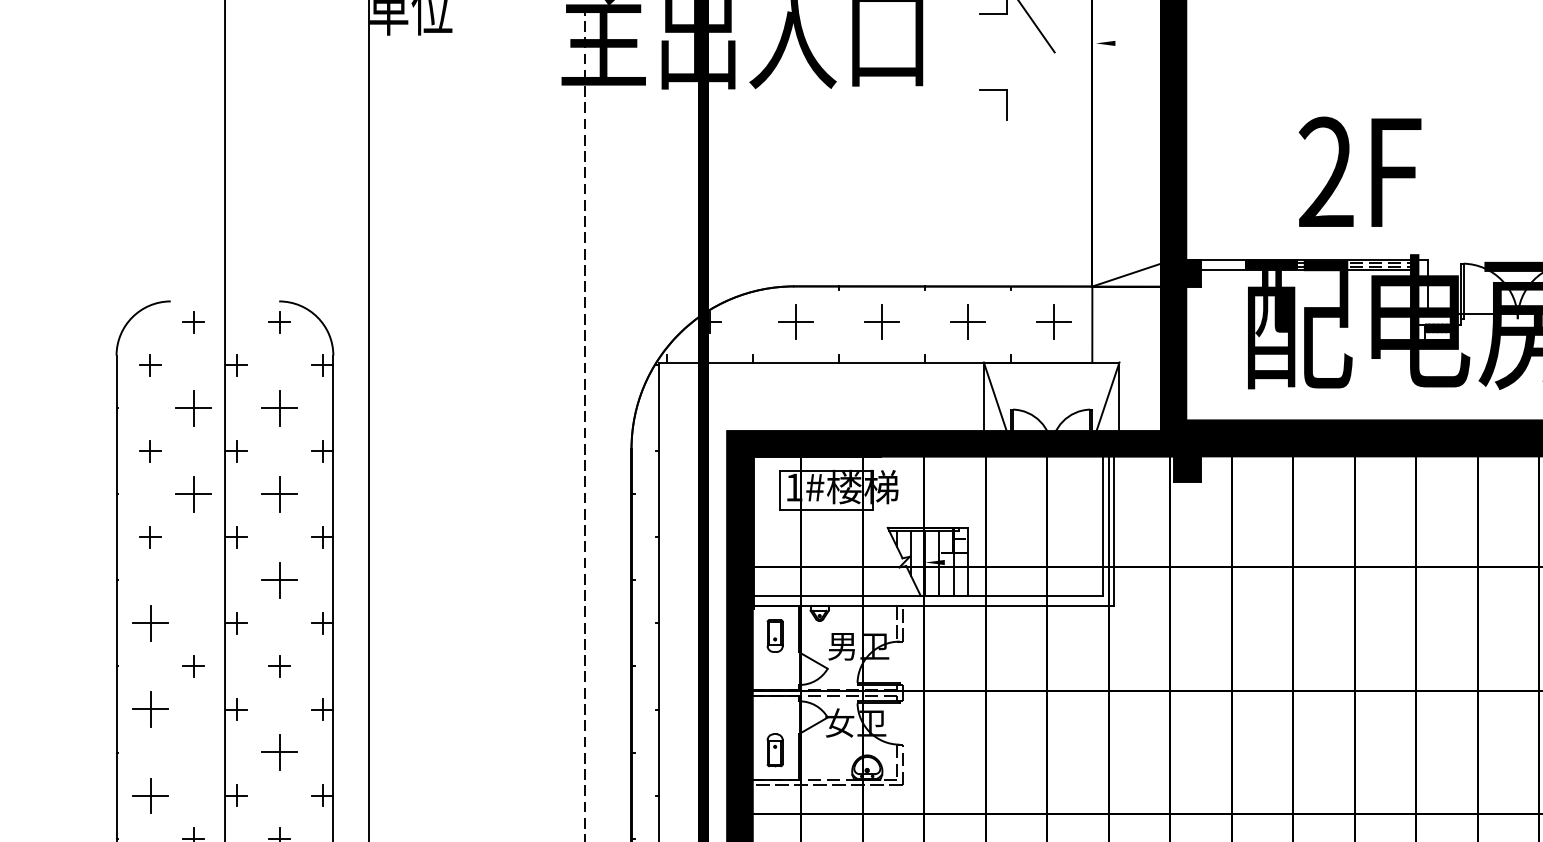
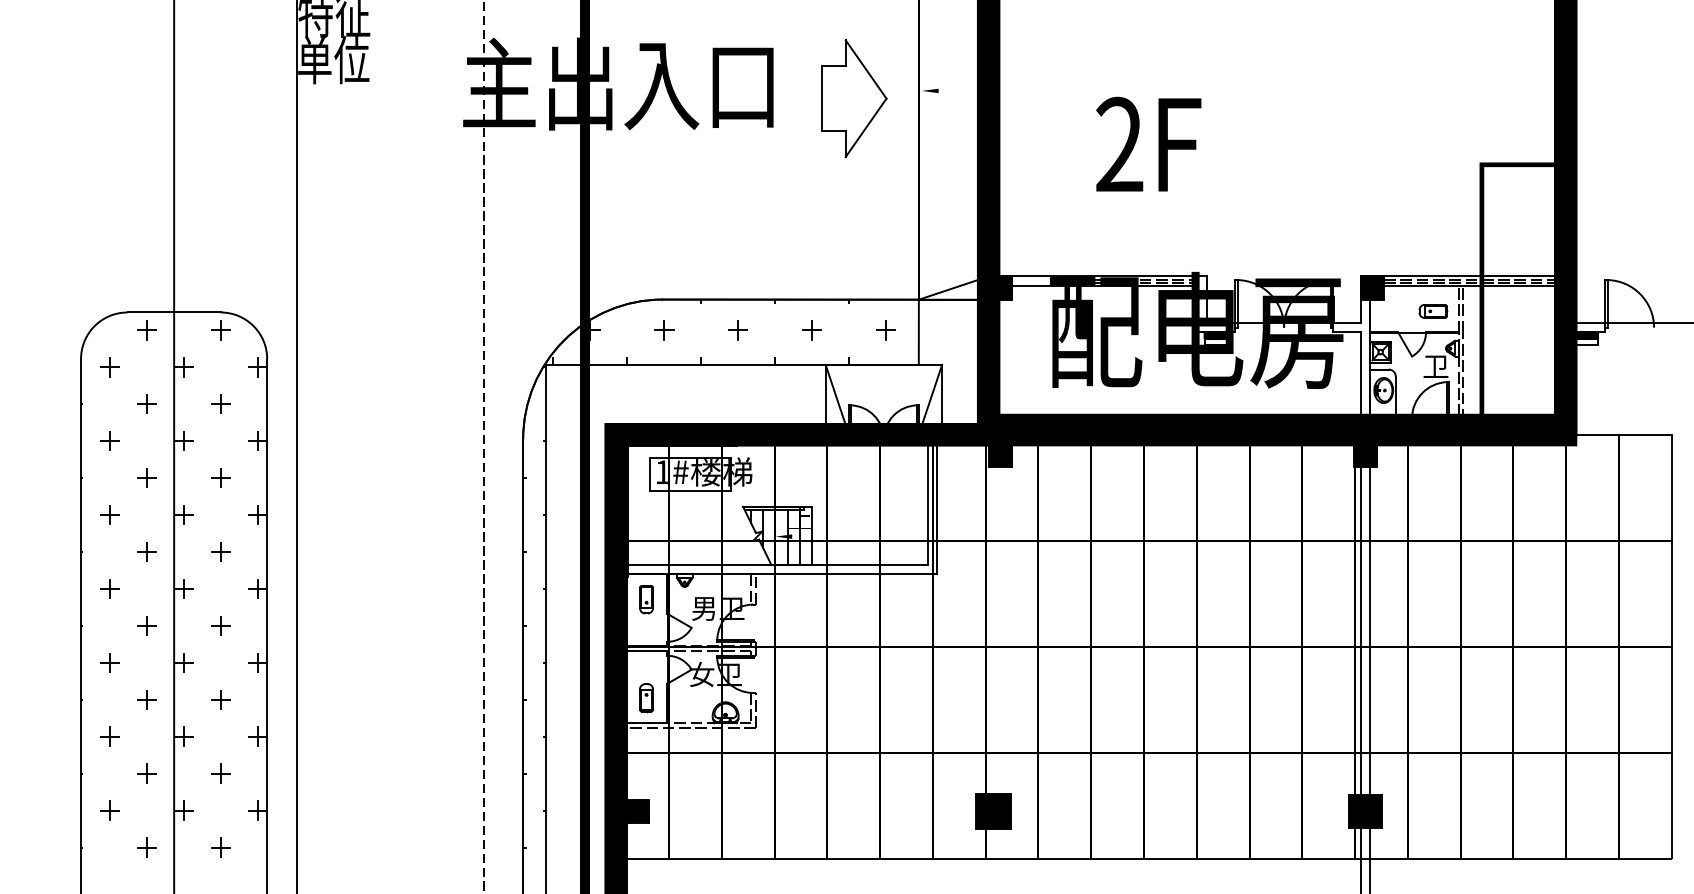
line: (980, 52) -> (822, 98), added
line: (1030, 85) -> (865, 127), added
text: (1359, 171) -> (1148, 143), moved
line: (224, 301) -> (173, 312), added
part: (796, 322) -> (664, 330), size x0.62
part: (881, 322) -> (737, 330), size x0.62
part: (967, 322) -> (811, 330), size x0.62
part: (1053, 322) -> (885, 330), size x0.62
part: (192, 407) -> (146, 403), size x0.62
part: (278, 407) -> (220, 403), size x0.62
part: (192, 493) -> (146, 477), size x0.62
part: (278, 493) -> (220, 477), size x0.62
part: (192, 579) -> (146, 551), added
part: (278, 579) -> (220, 551), size x0.62
part: (149, 622) -> (109, 588), size x0.62
part: (149, 709) -> (109, 662), size x0.62
part: (192, 752) -> (146, 699), added
part: (278, 752) -> (220, 699), size x0.62
part: (149, 795) -> (109, 736), size x0.62

